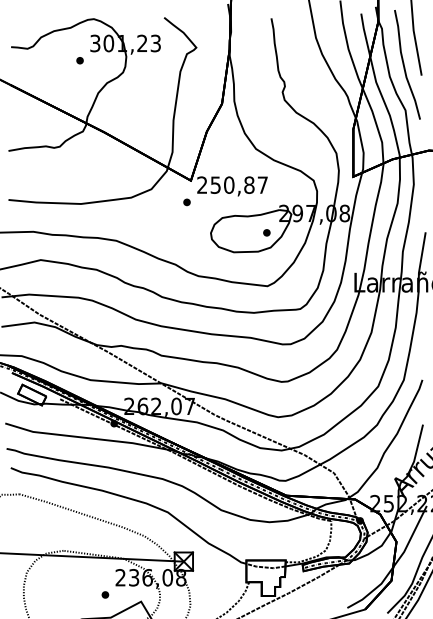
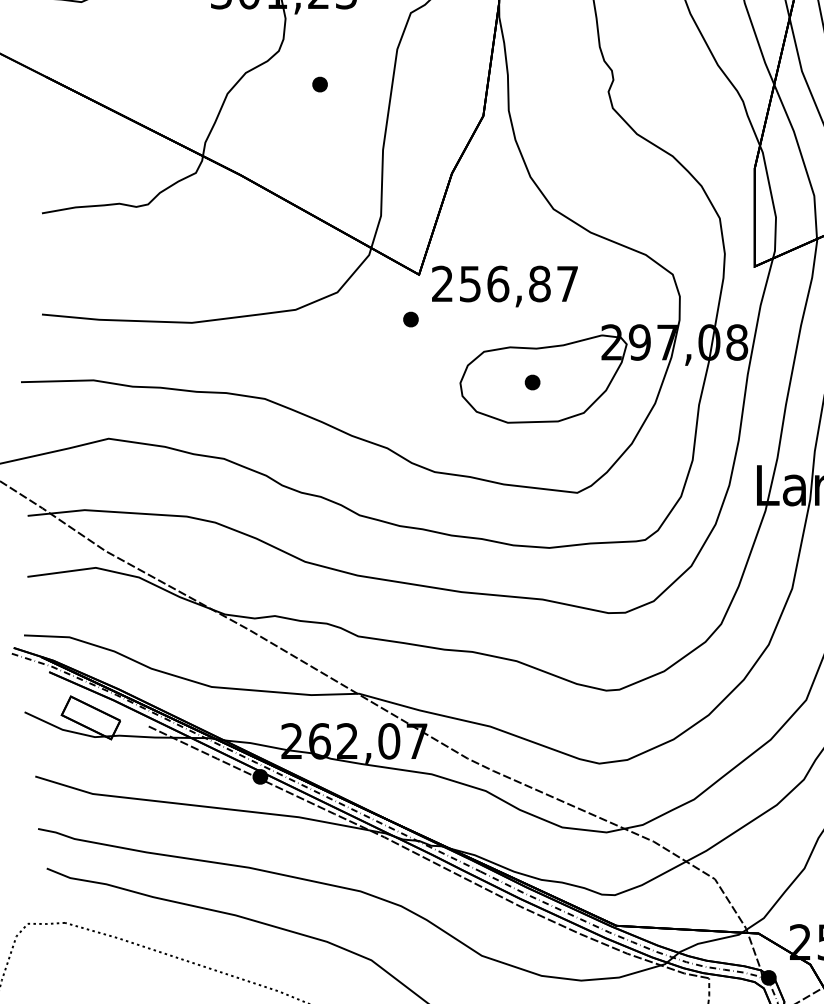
part: (79, 60) -> (318, 84), moved
text: (229, 184) -> (498, 282), 250,87 -> 256,87
part: (266, 232) -> (531, 381), moved

